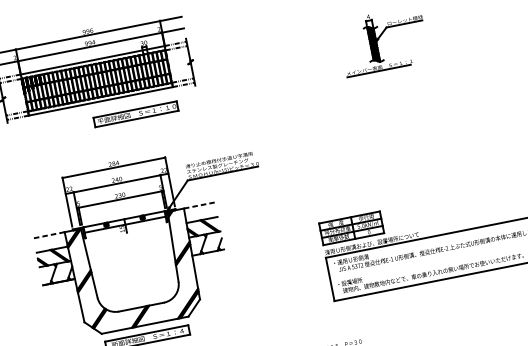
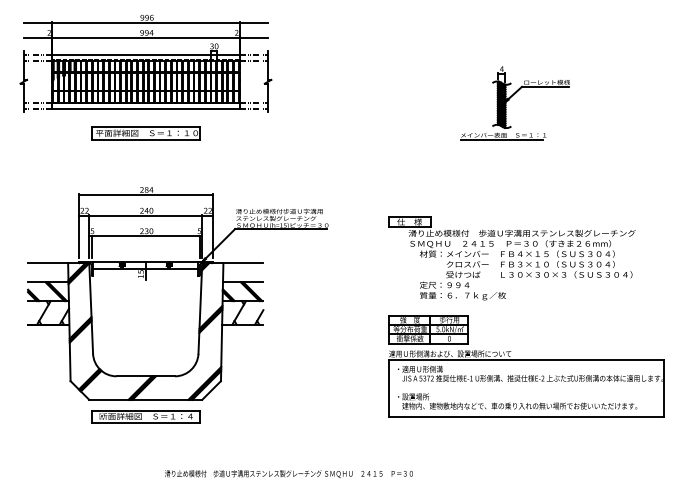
part: (135, 114) -> (145, 133), moved
part: (404, 160) -> (511, 258), added
line: (199, 205) -> (243, 263), dashed -> solid
line: (49, 235) -> (48, 263), dashed -> solid

